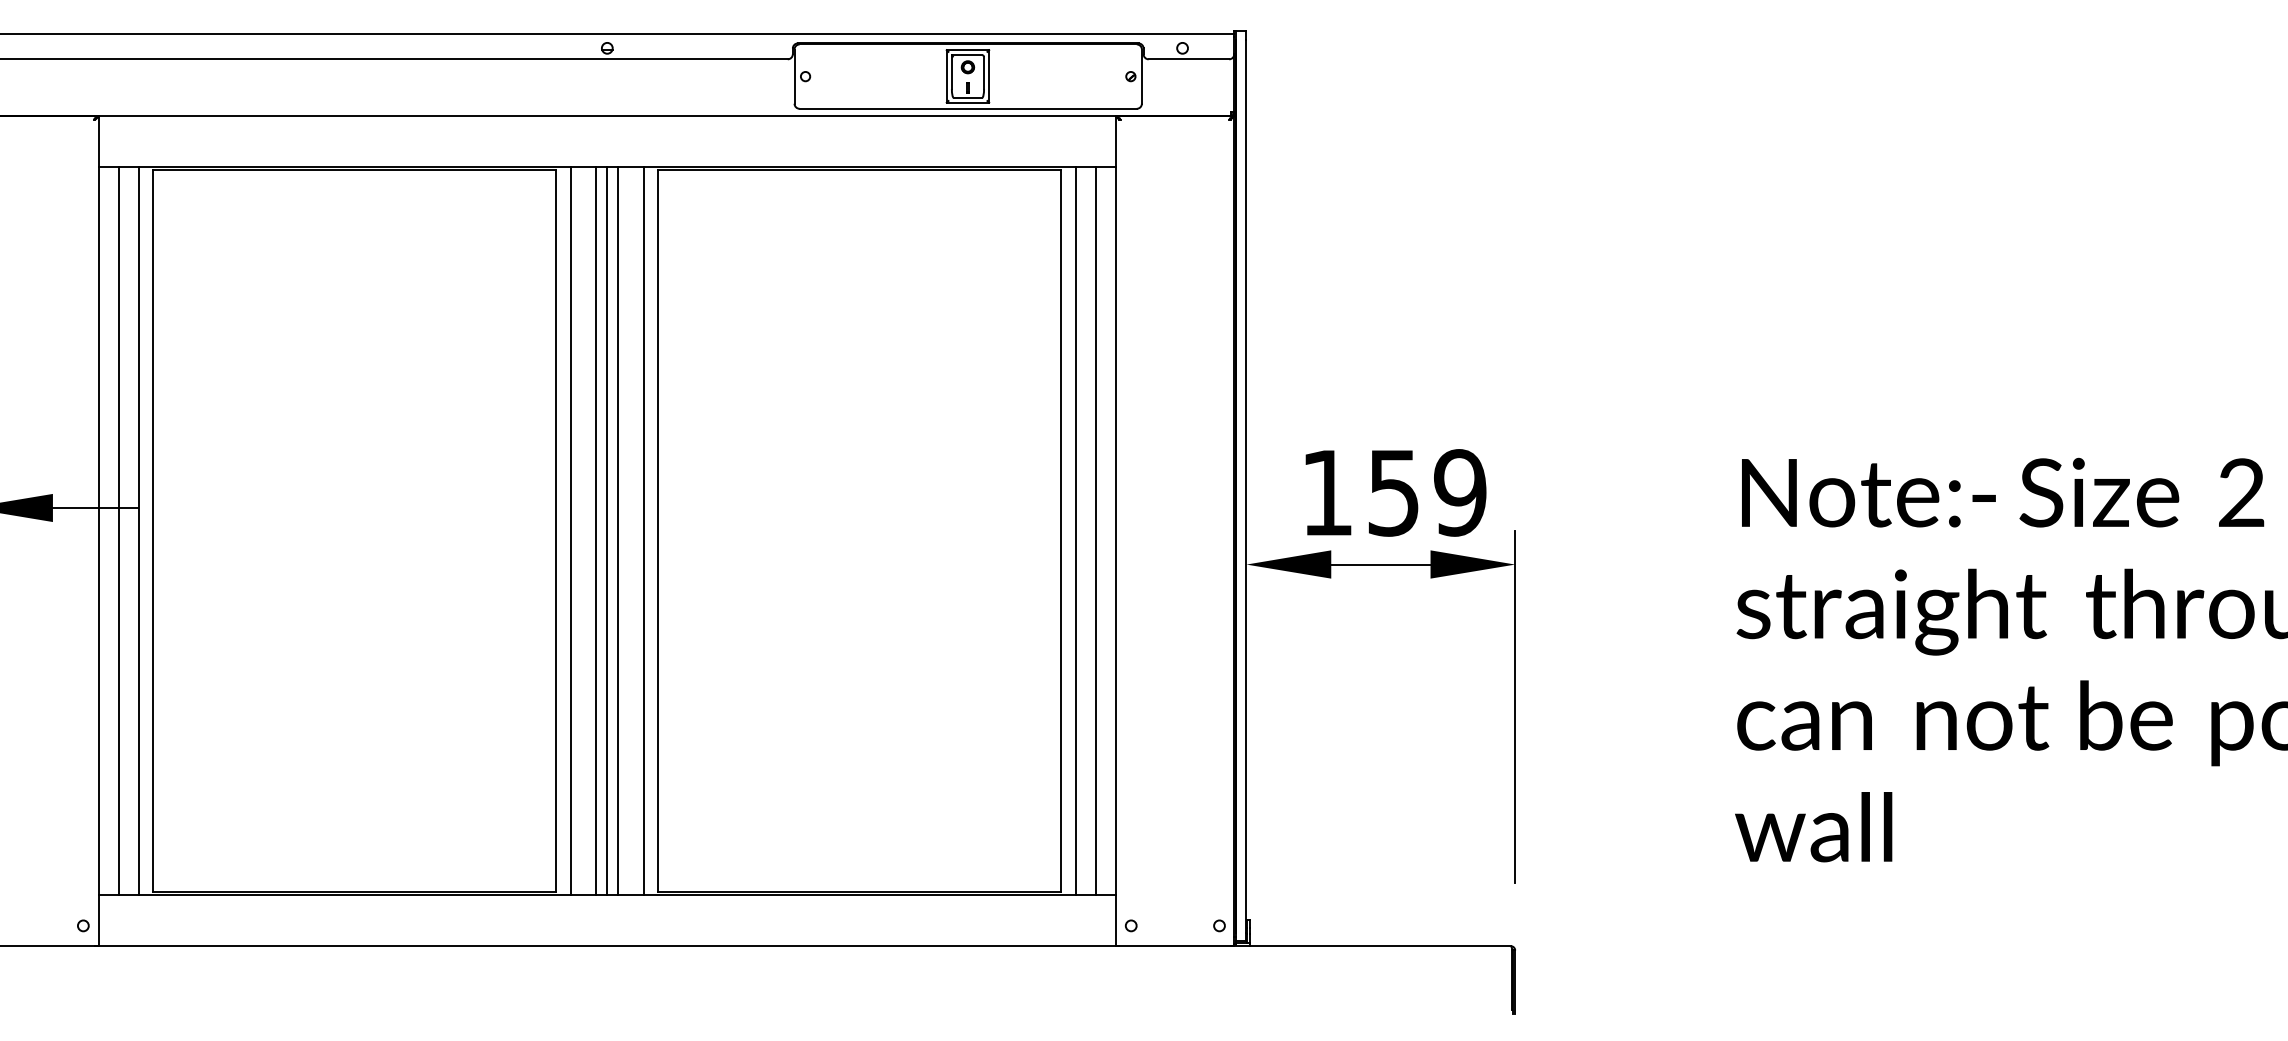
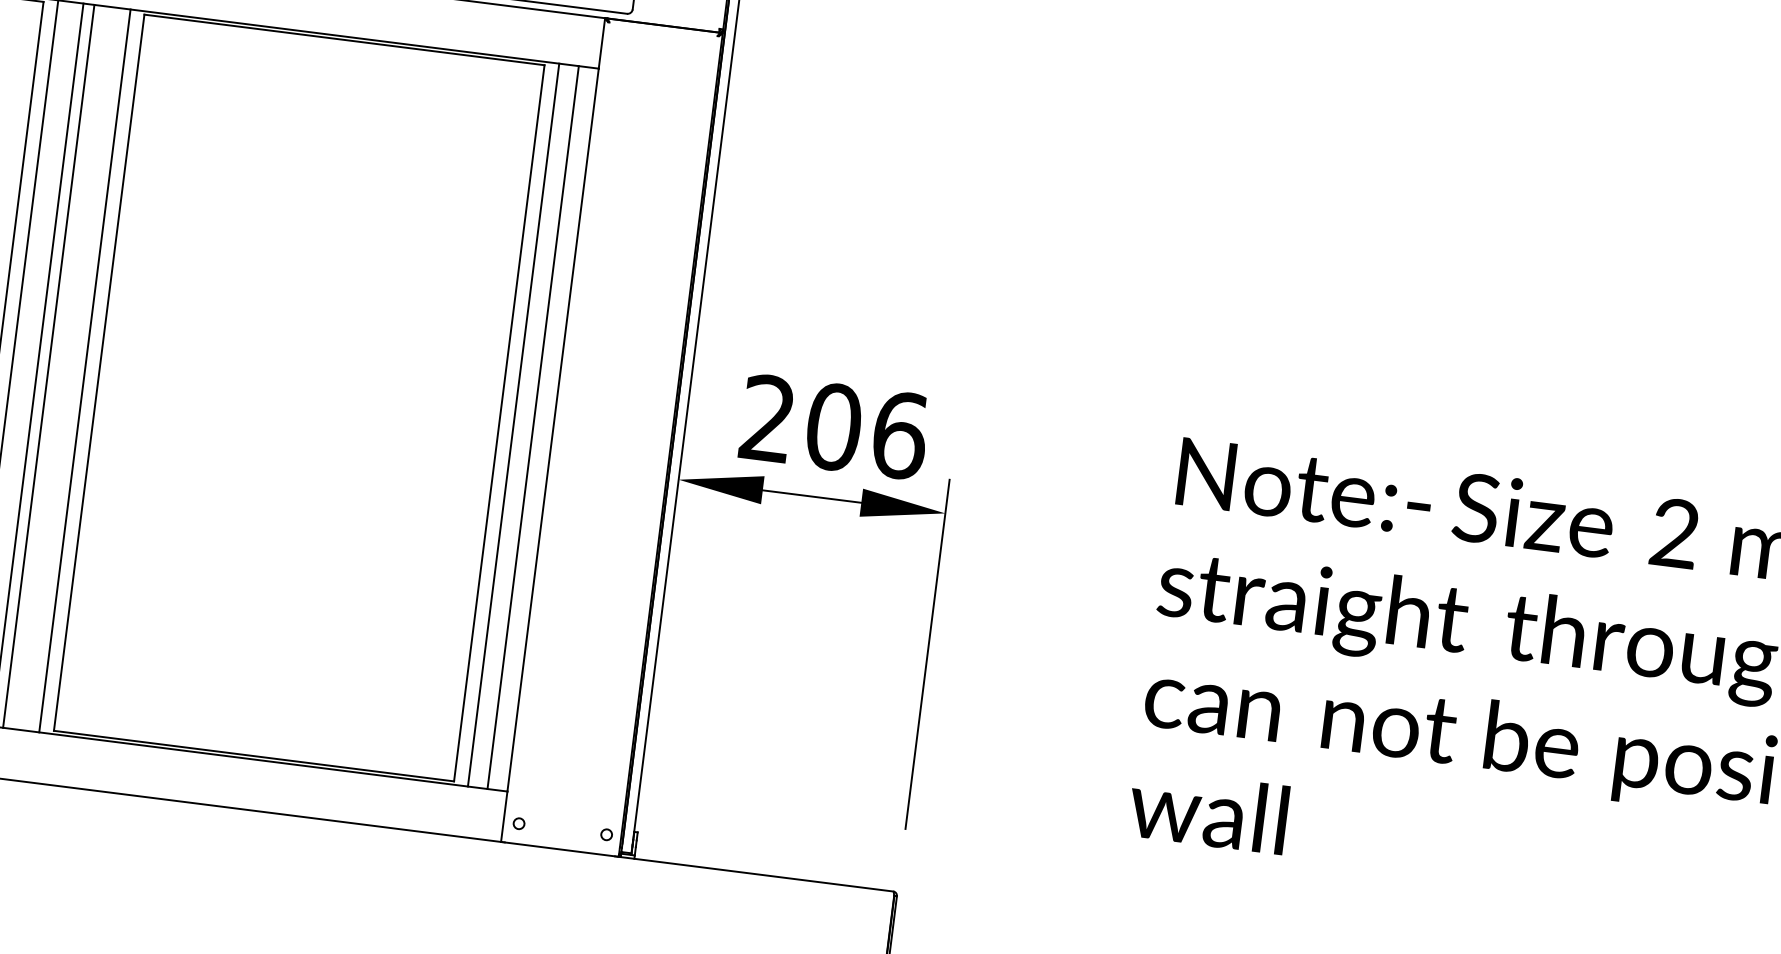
text: (1394, 492) -> (834, 426), 159 -> 206
line: (618, 530) -> (59, 367), removed

